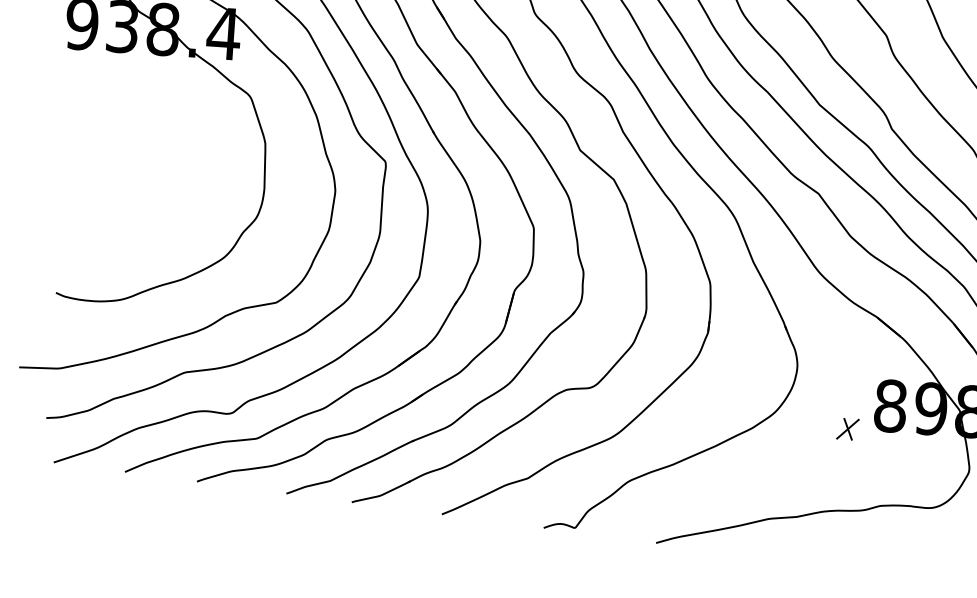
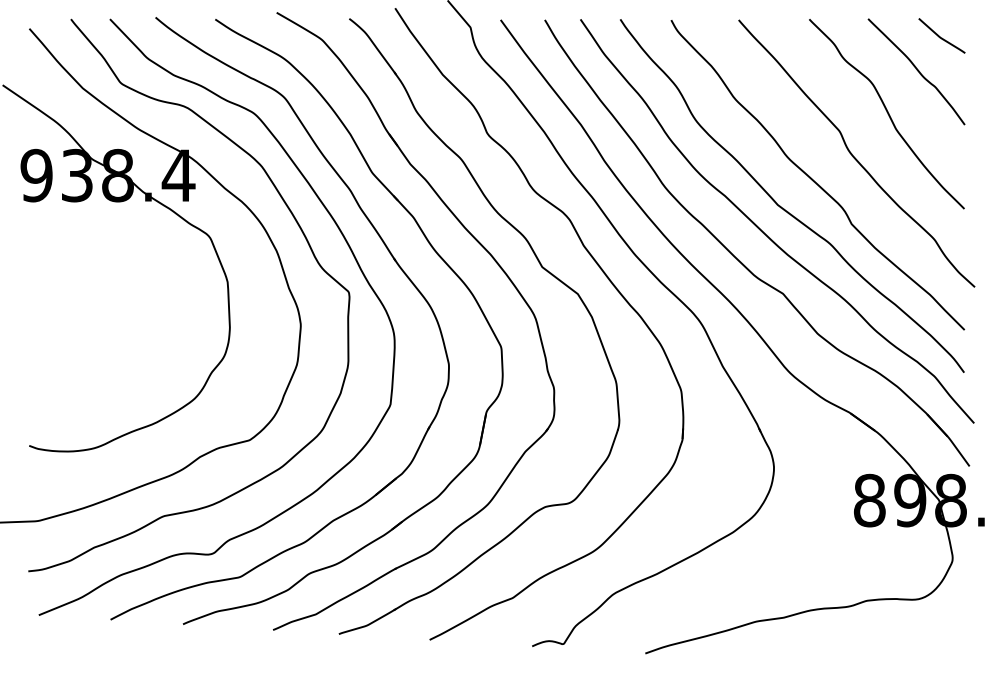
part: (847, 429) -> (828, 526), removed

